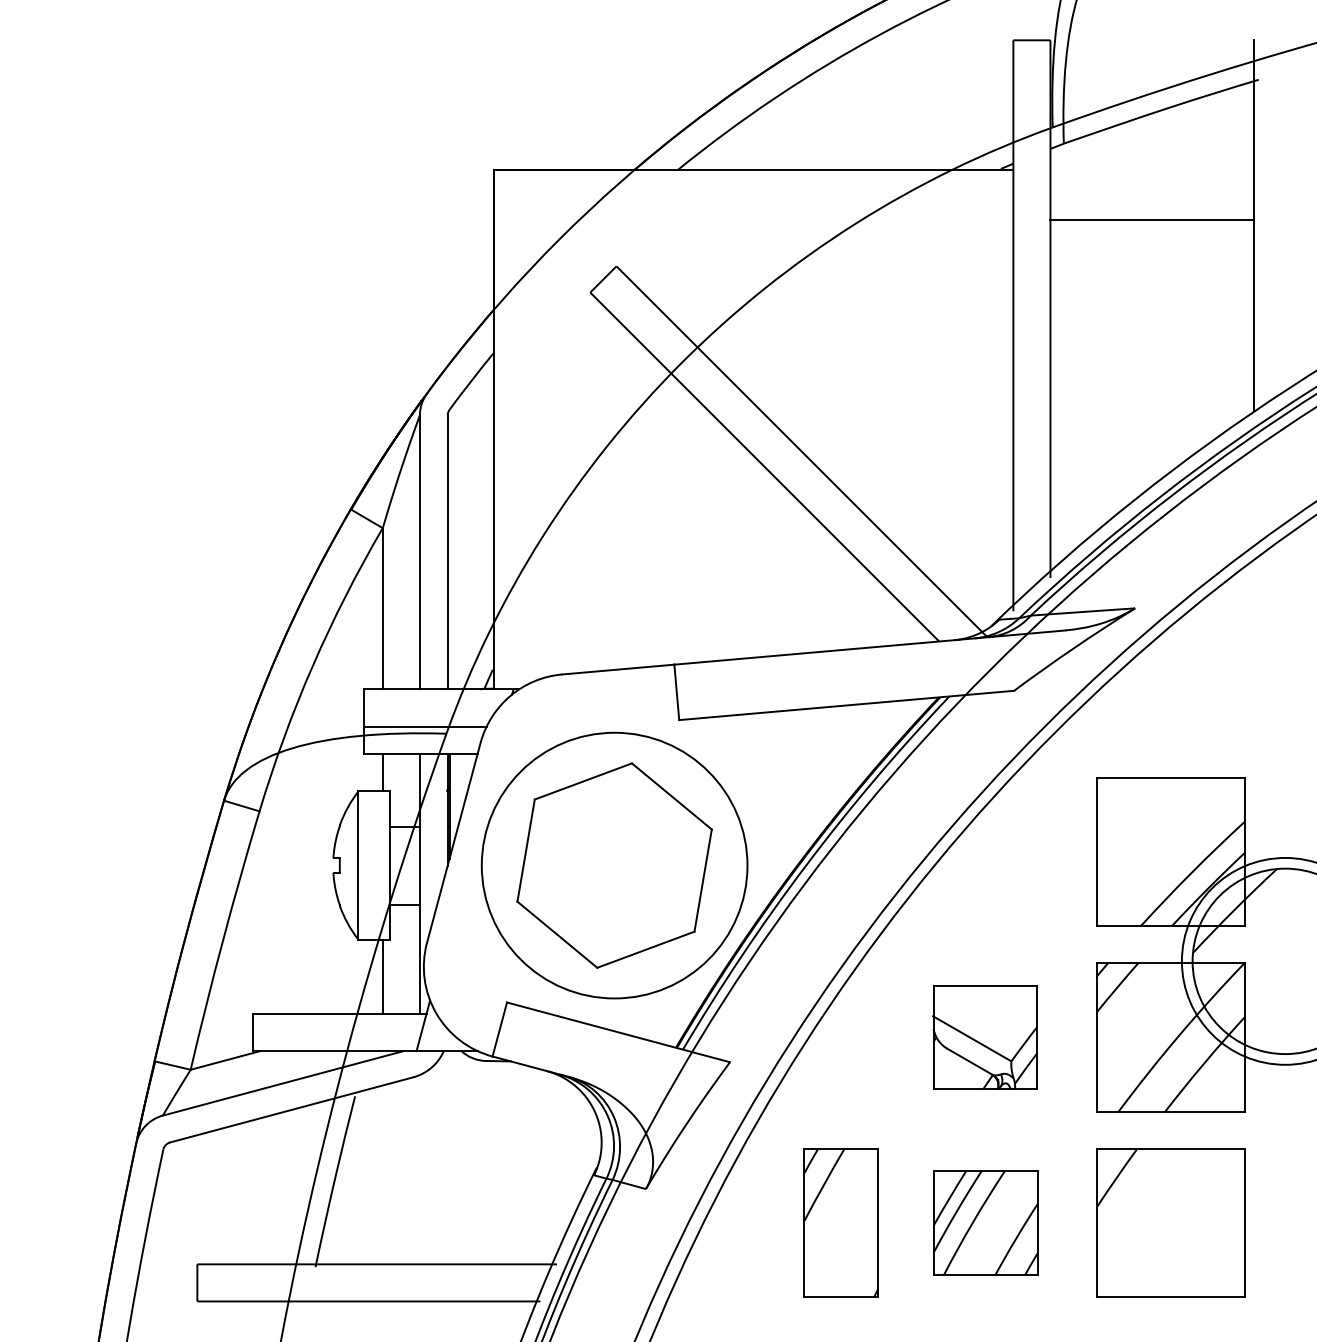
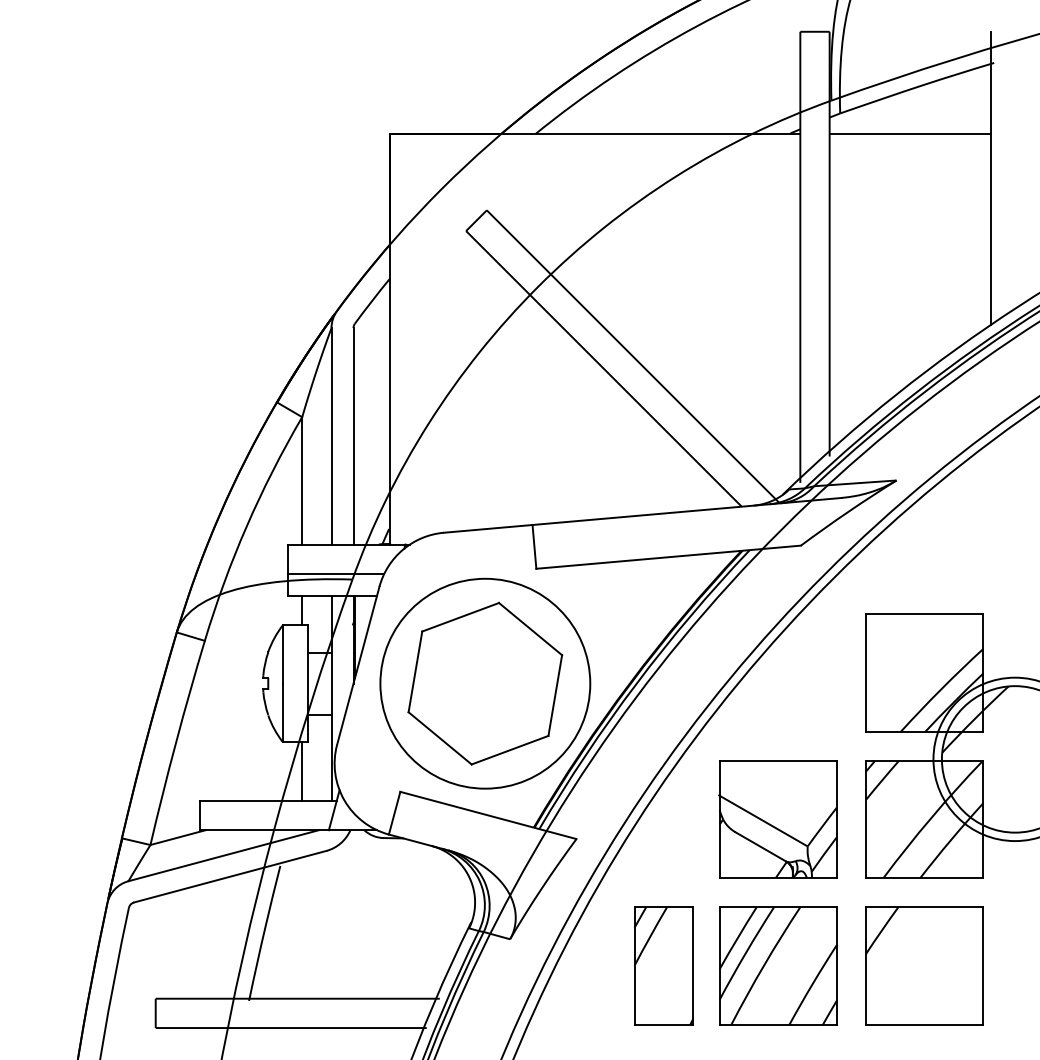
line: (1151, 219) -> (909, 134), moved
part: (984, 1037) -> (777, 819), size x1.43
part: (985, 1222) -> (778, 965), size x1.43

